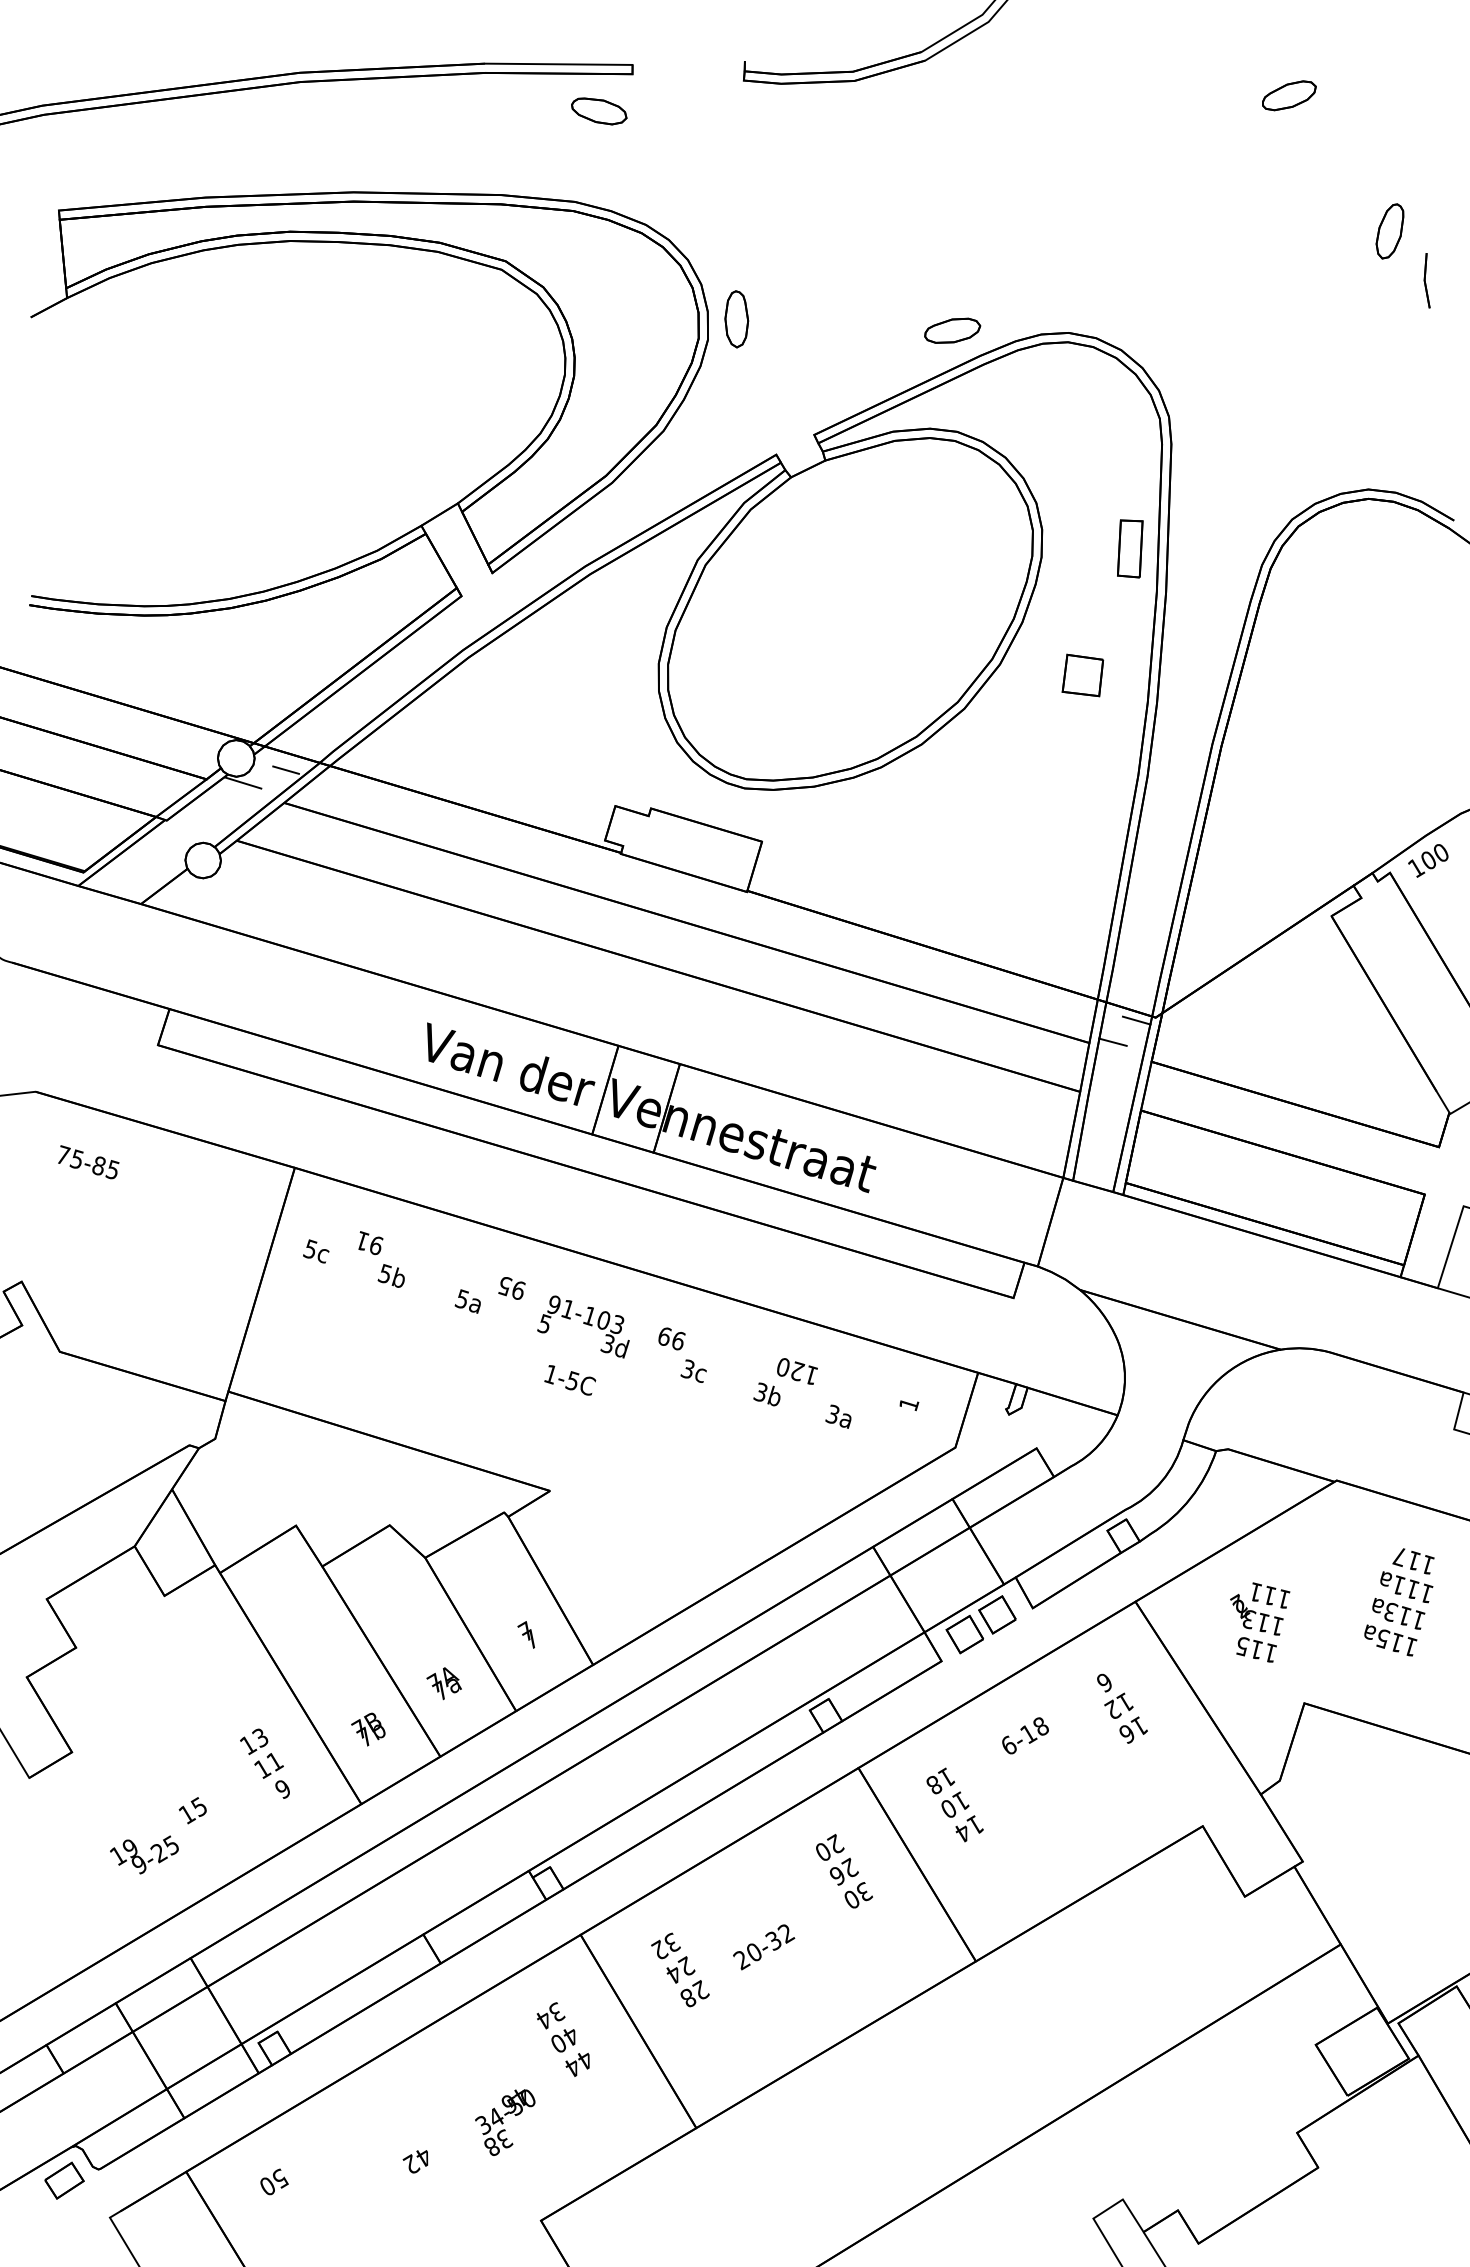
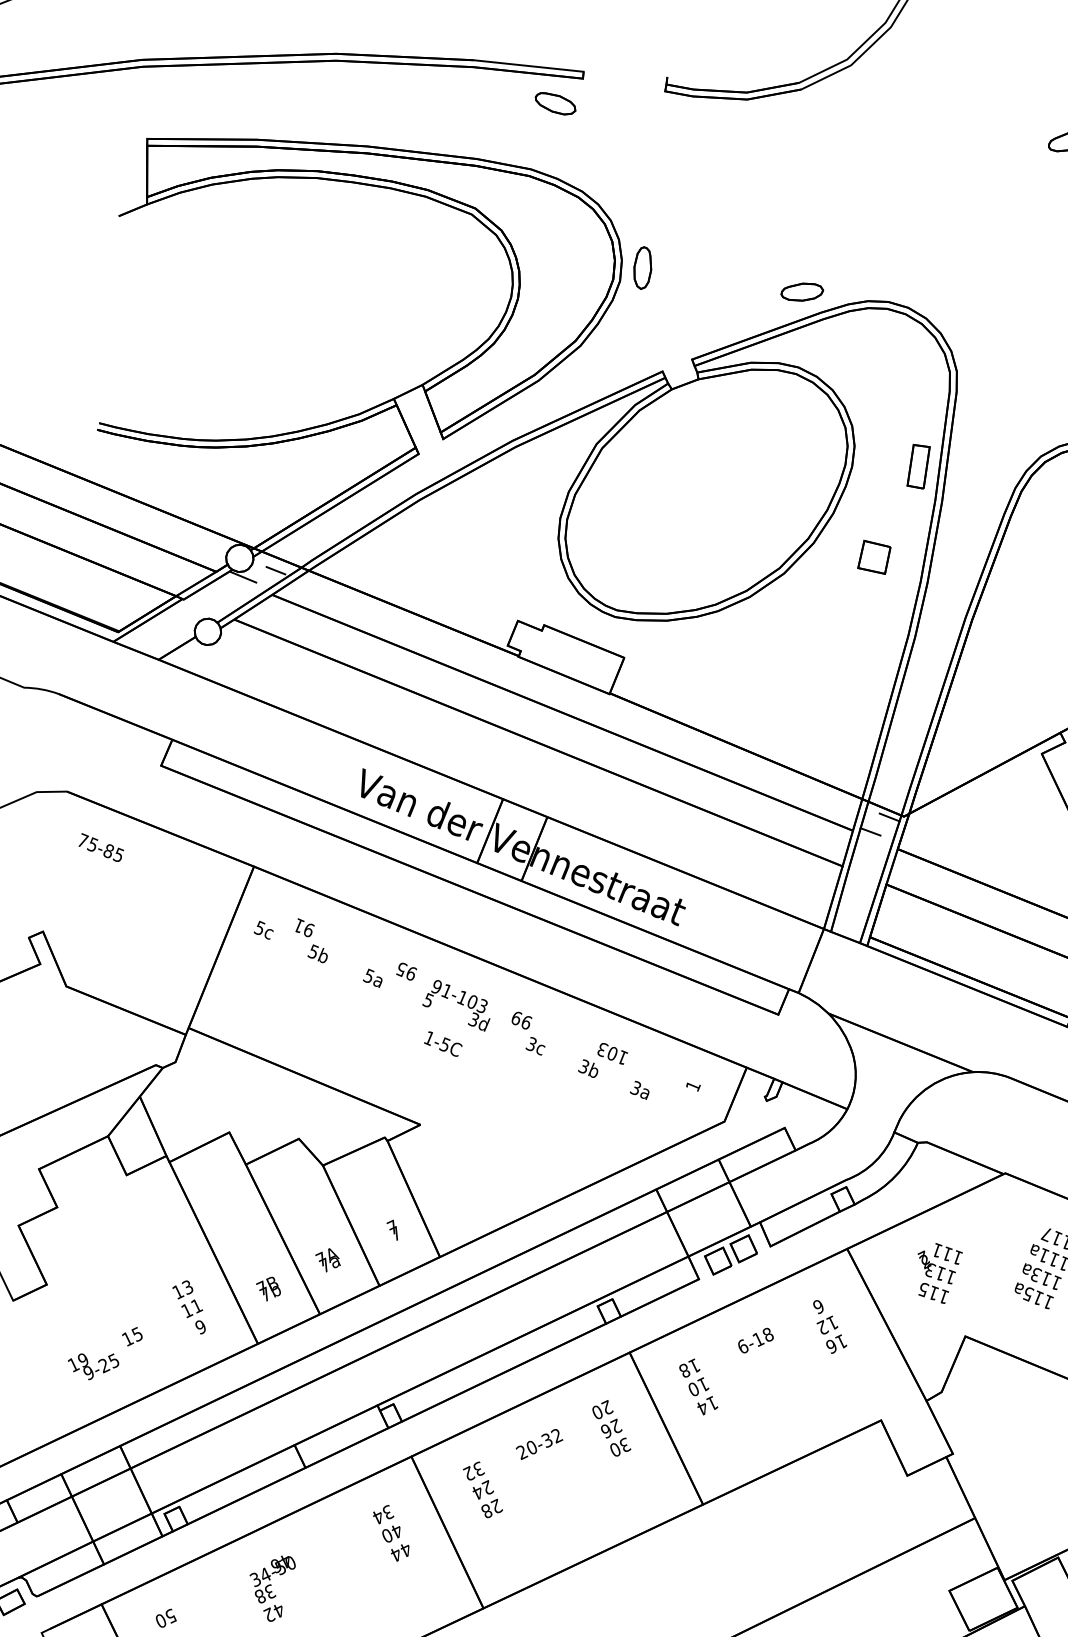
text: (791, 1369) -> (608, 1051), 120 -> 103
text: (764, 1947) -> (539, 1444), moved
text: (505, 2122) -> (272, 1579), moved

